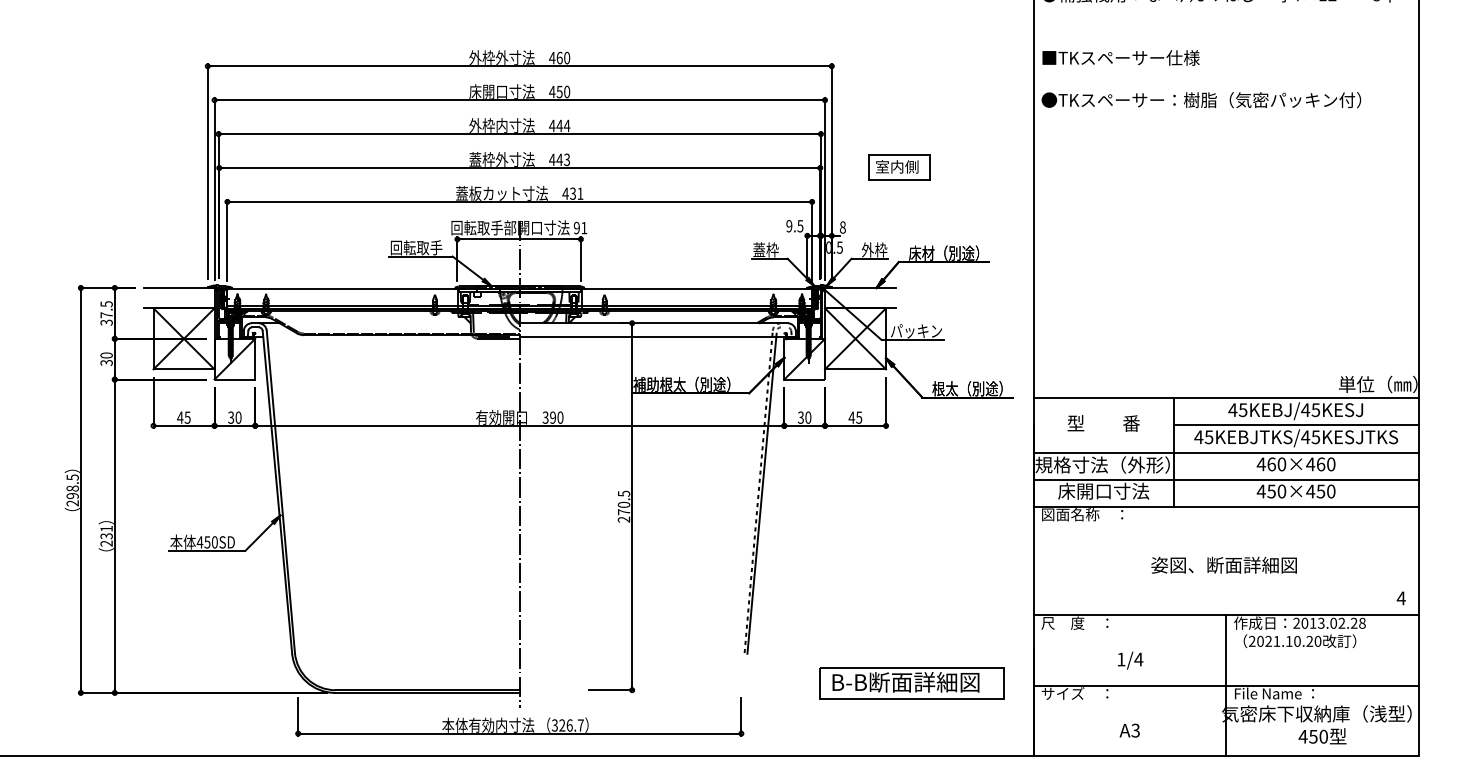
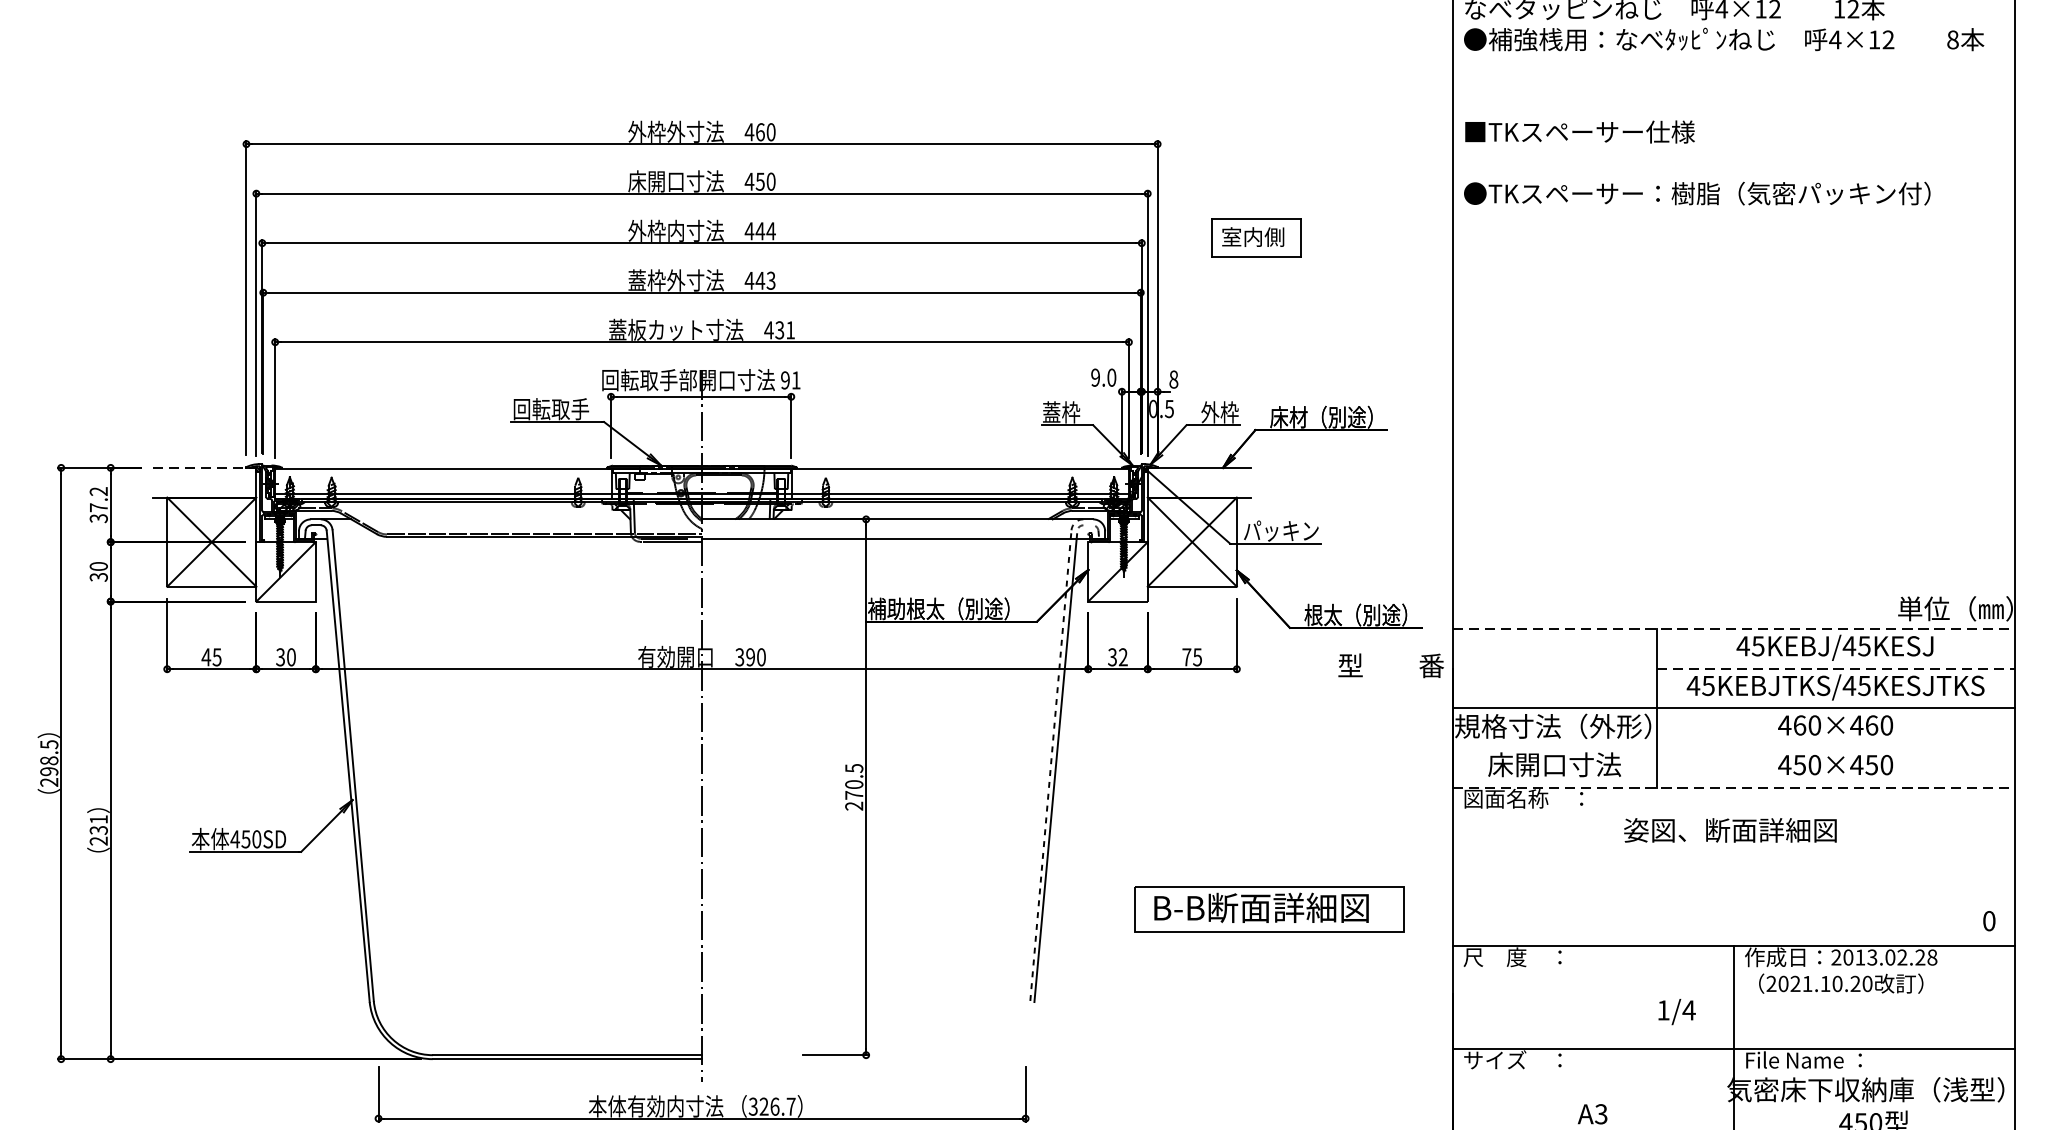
part: (899, 167) -> (1256, 237), moved
text: (800, 226) -> (1111, 378), 9.5 -> 9.0
line: (179, 287) -> (205, 467), solid -> dashed
text: (106, 304) -> (98, 492), 37.5 -> 37.2
line: (1226, 398) -> (1733, 629), solid -> dashed
text: (808, 417) -> (1123, 657), 30 -> 32
text: (851, 417) -> (1186, 657), 45 -> 75
text: (1103, 423) -> (1390, 665), moved
line: (1296, 425) -> (1836, 668), solid -> dashed
line: (1226, 479) -> (1733, 747), removed
line: (1226, 506) -> (1733, 786), solid -> dashed
text: (1223, 564) -> (1729, 829), moved
text: (1400, 598) -> (1987, 921), 4 -> 0
text: (1130, 660) -> (1676, 1011), moved
part: (911, 683) -> (1269, 909), moved

